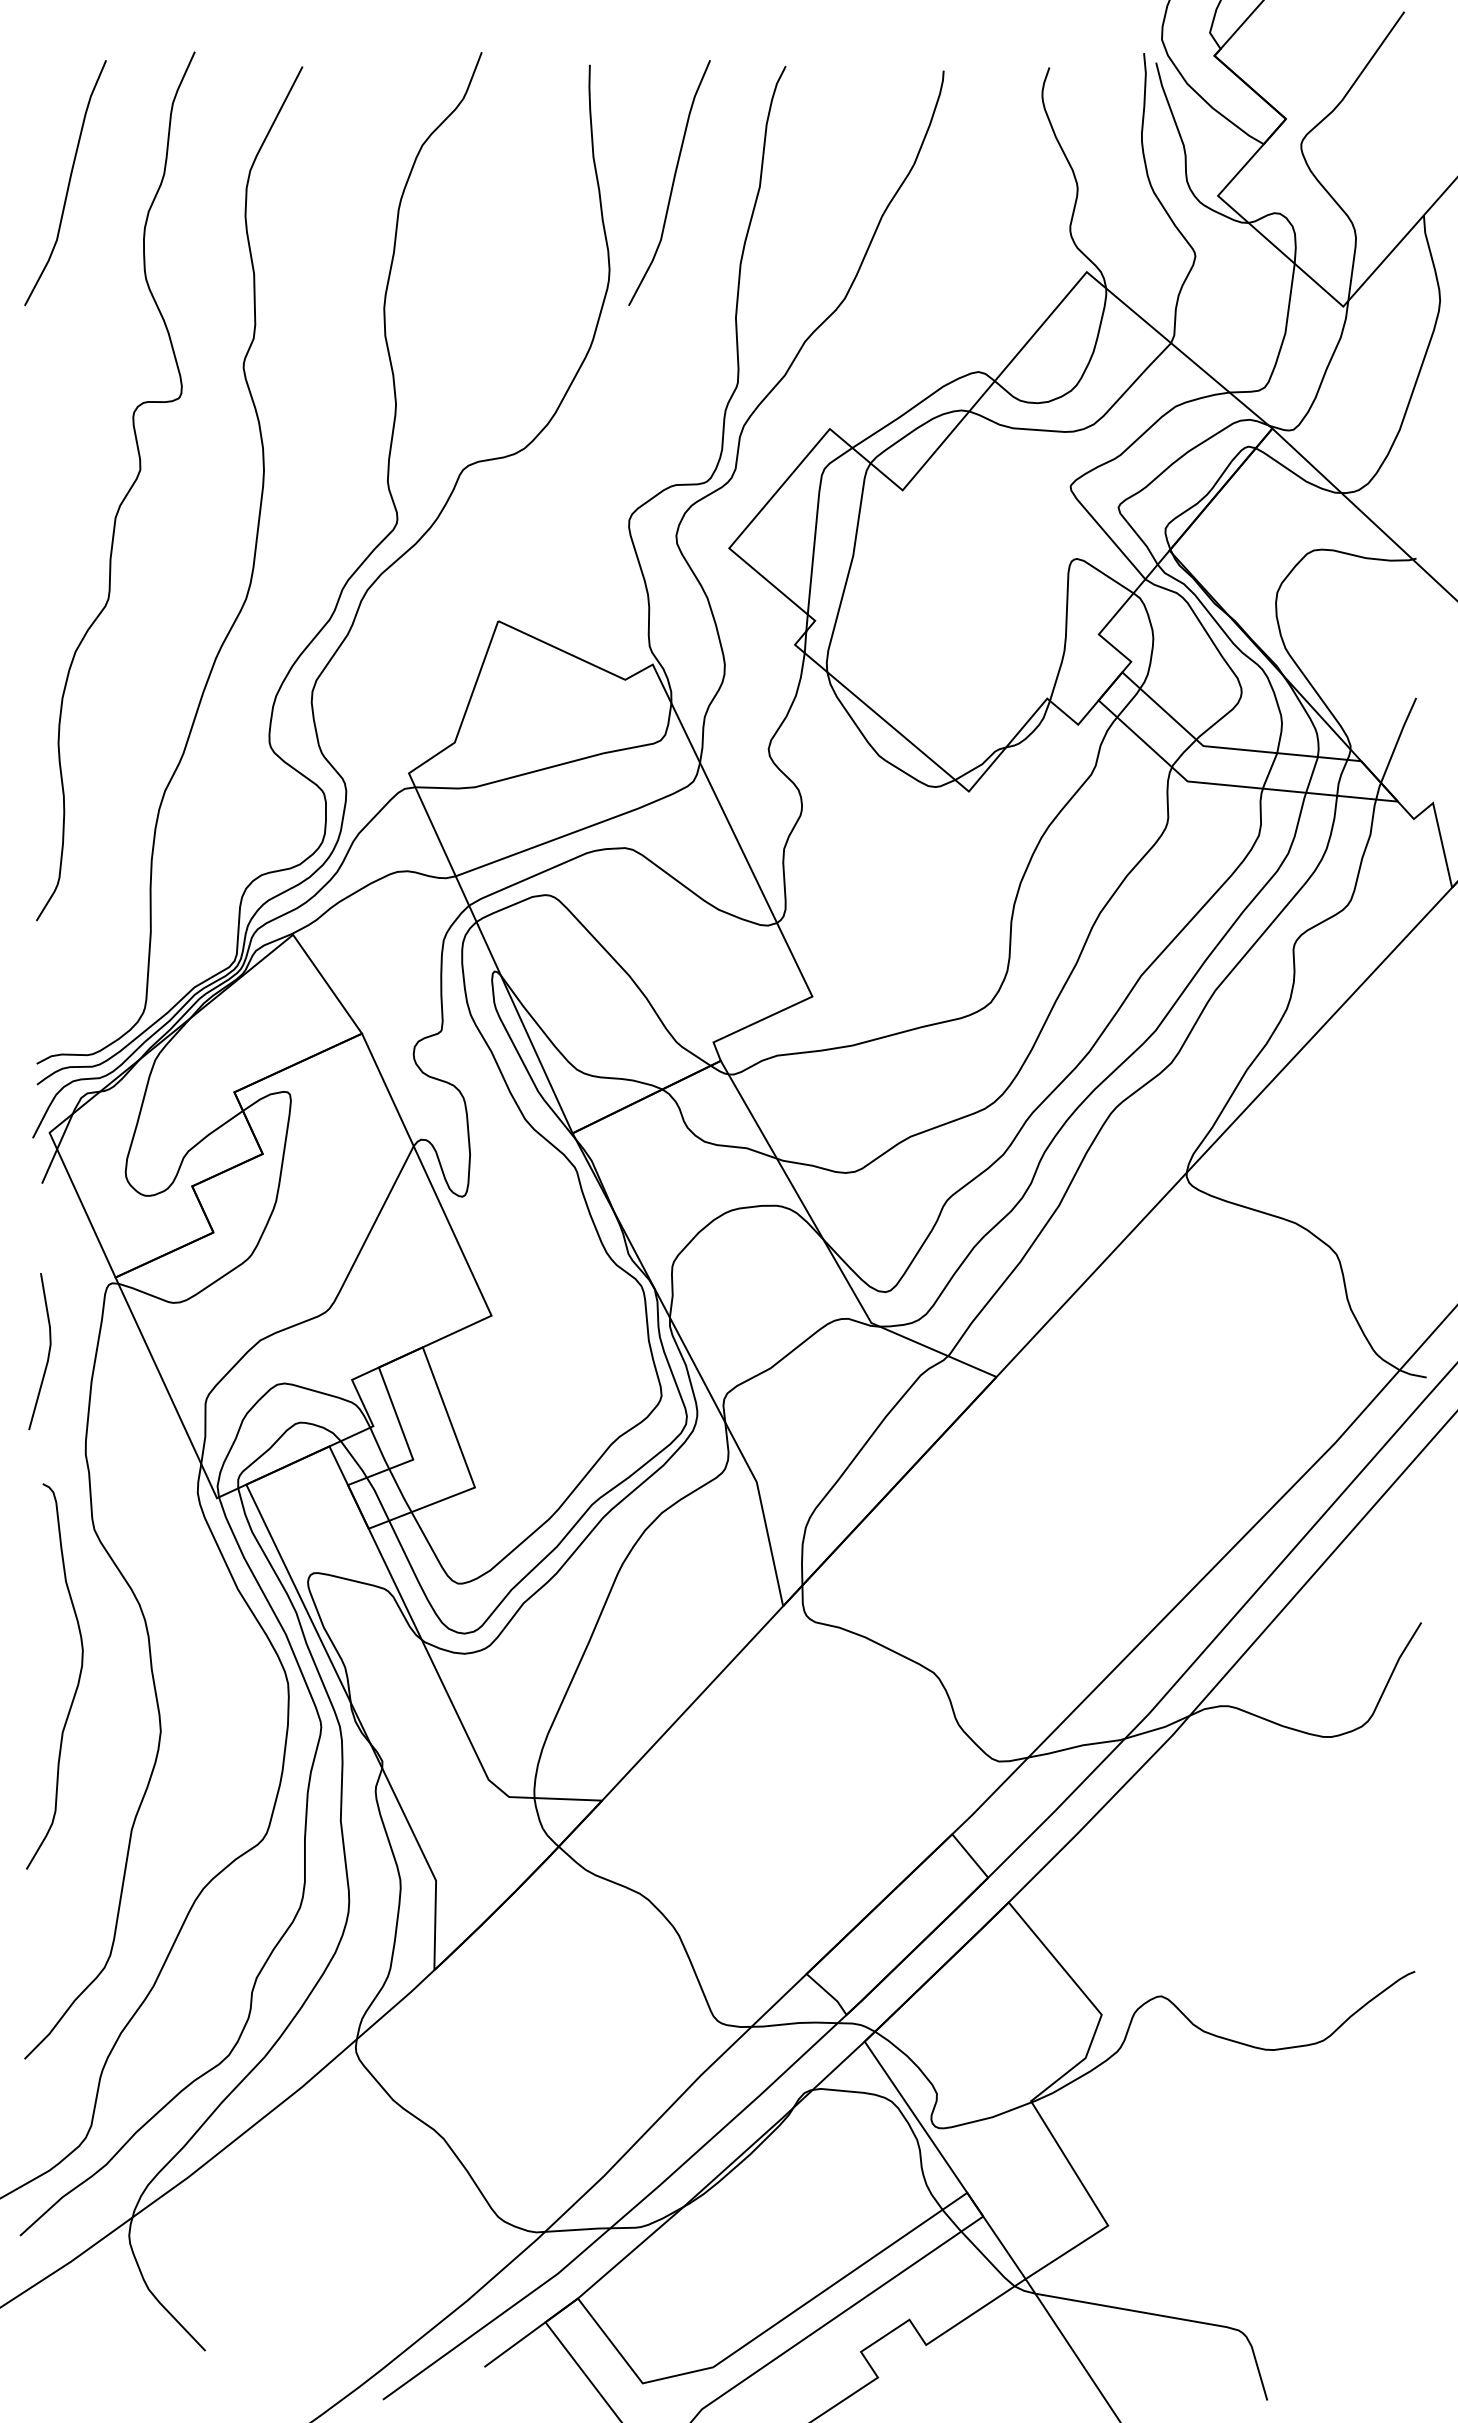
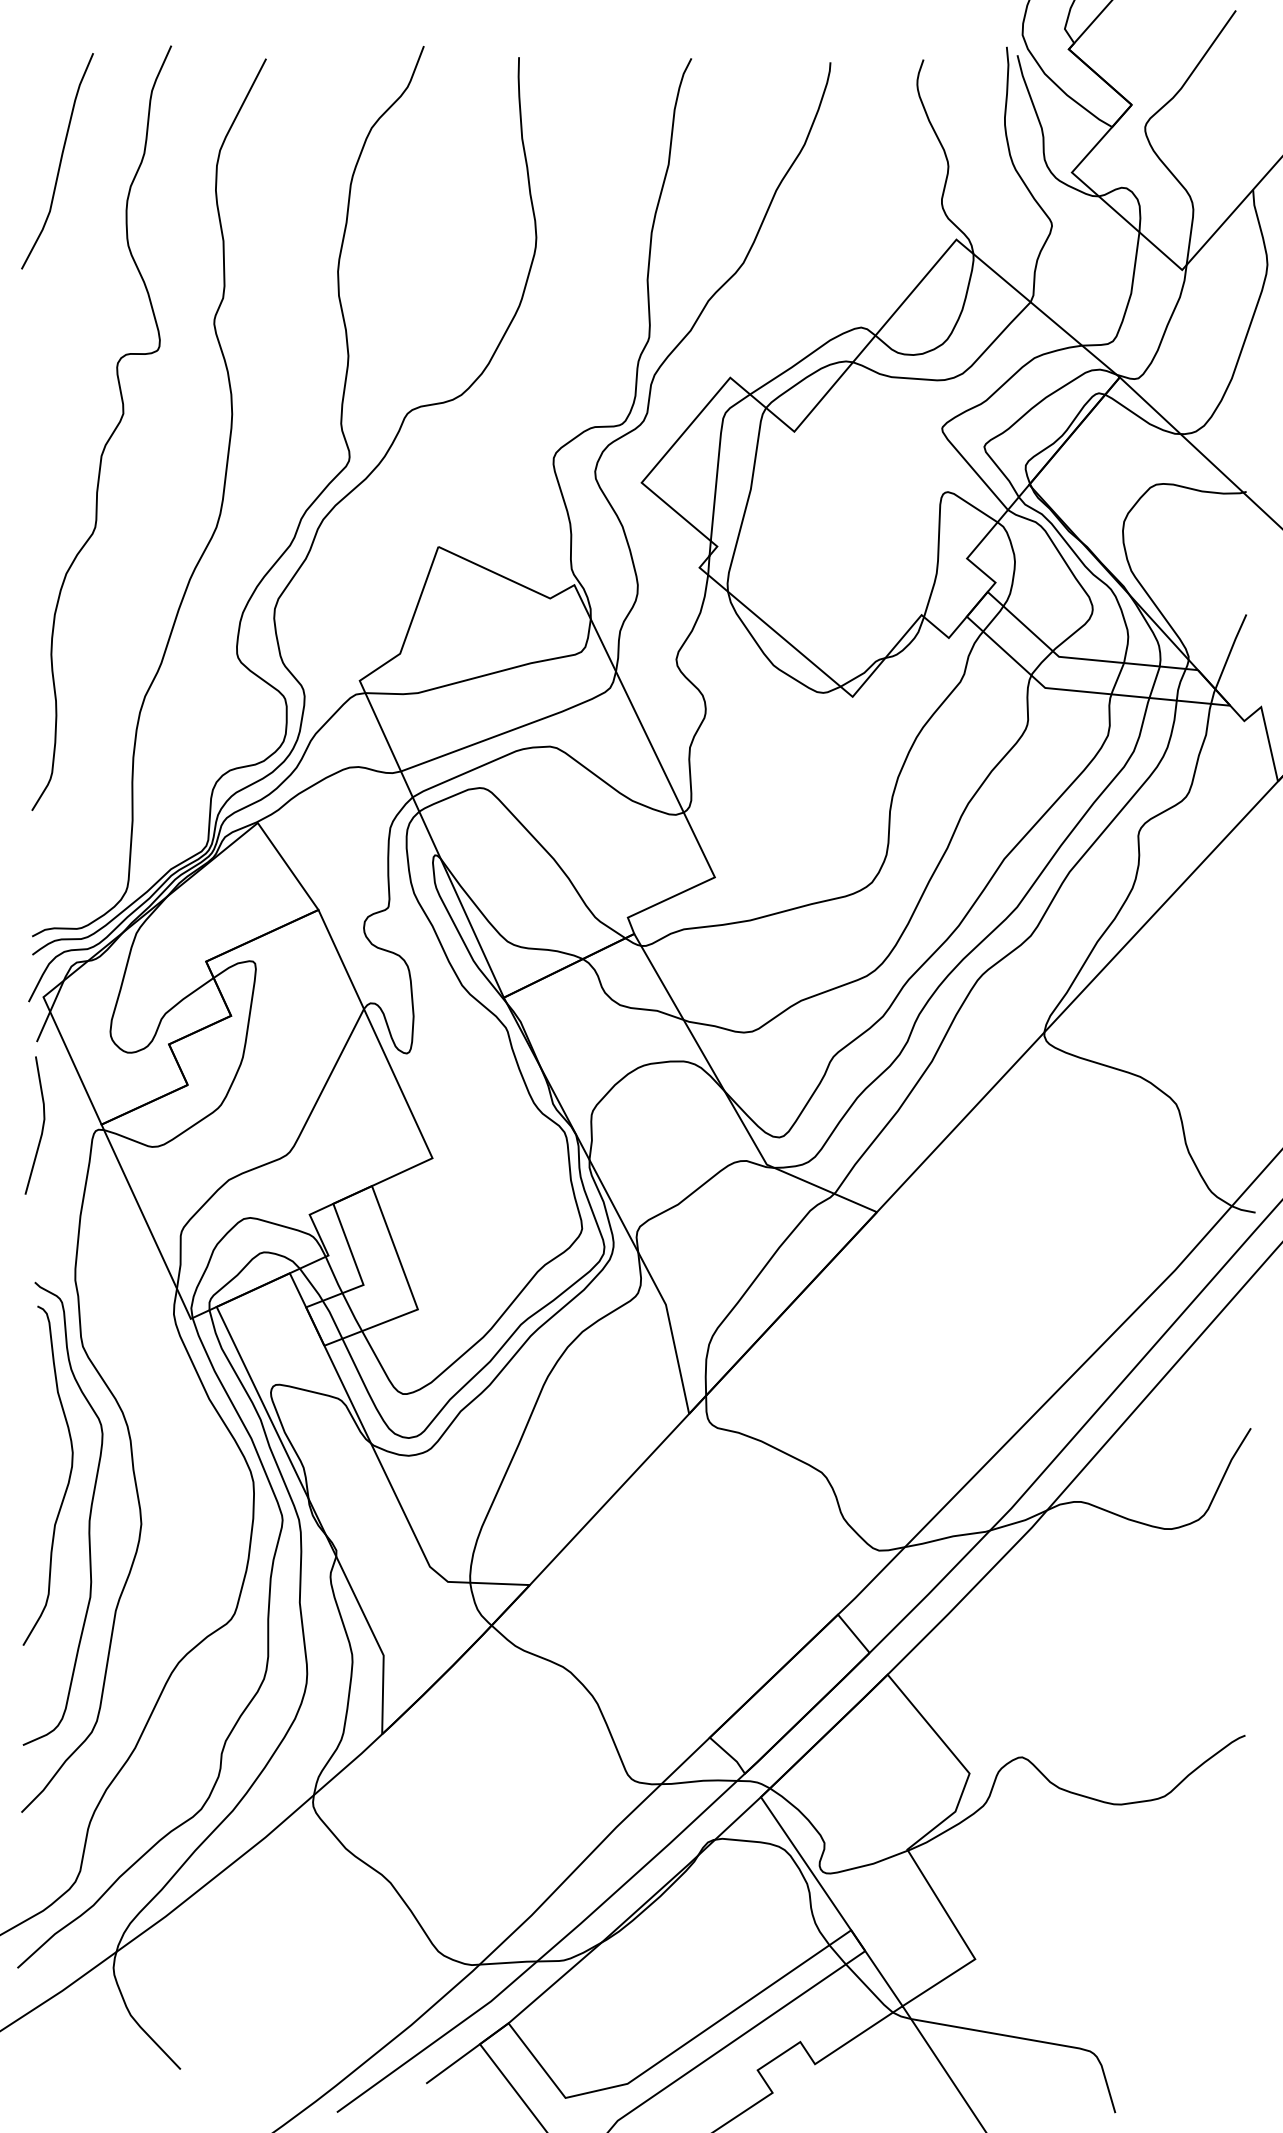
curve: (672, 182) -> (591, 160), removed
line: (47, 1355) -> (41, 1128), moved
curve: (101, 1722) -> (89, 1516), added

